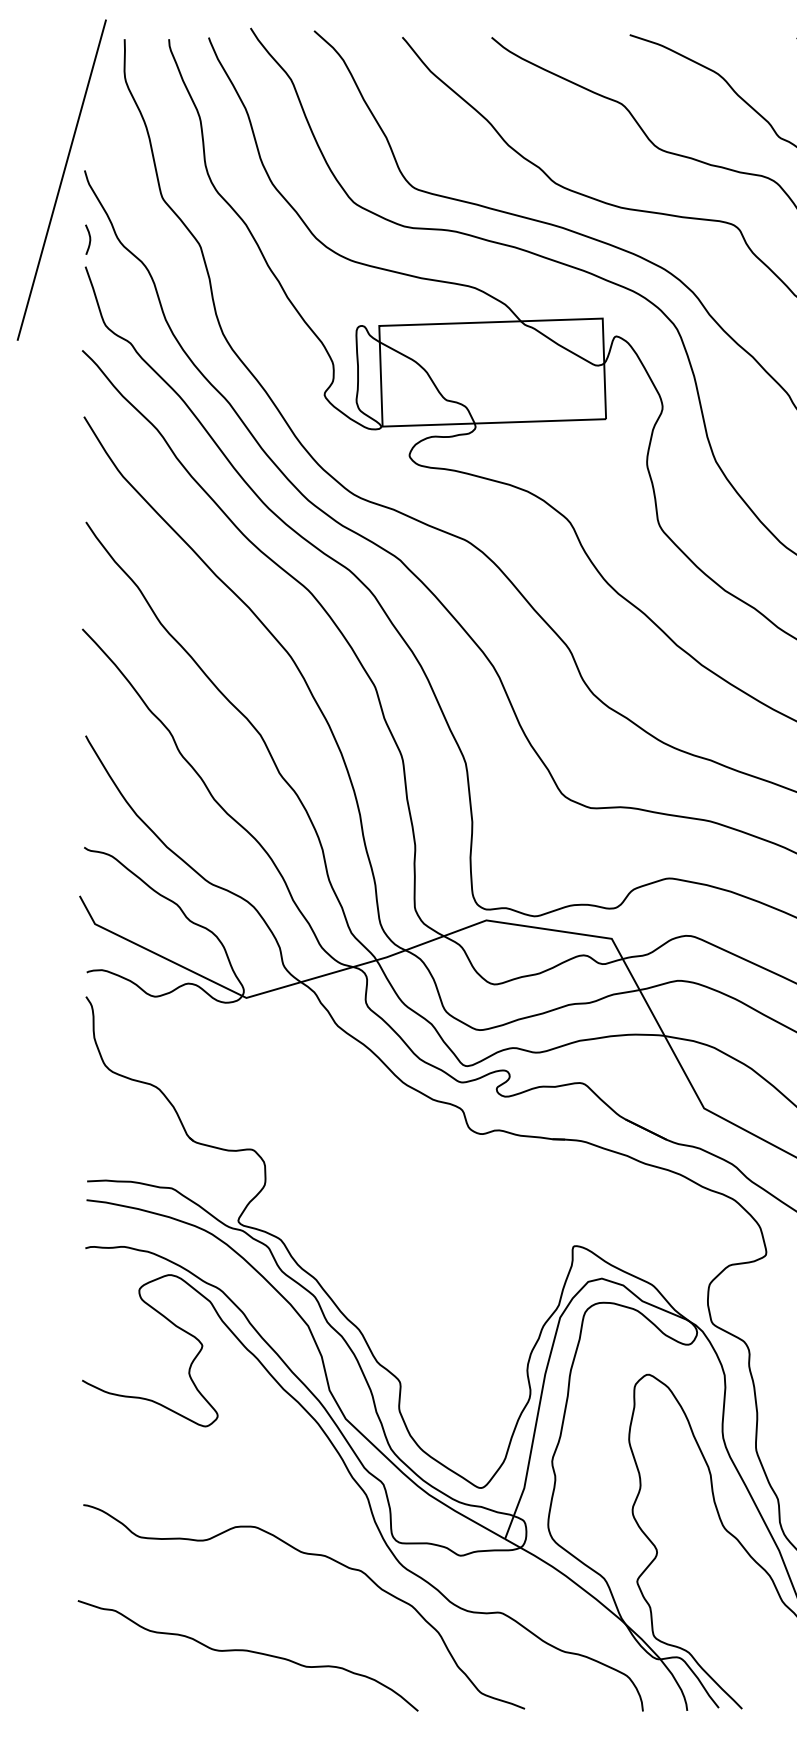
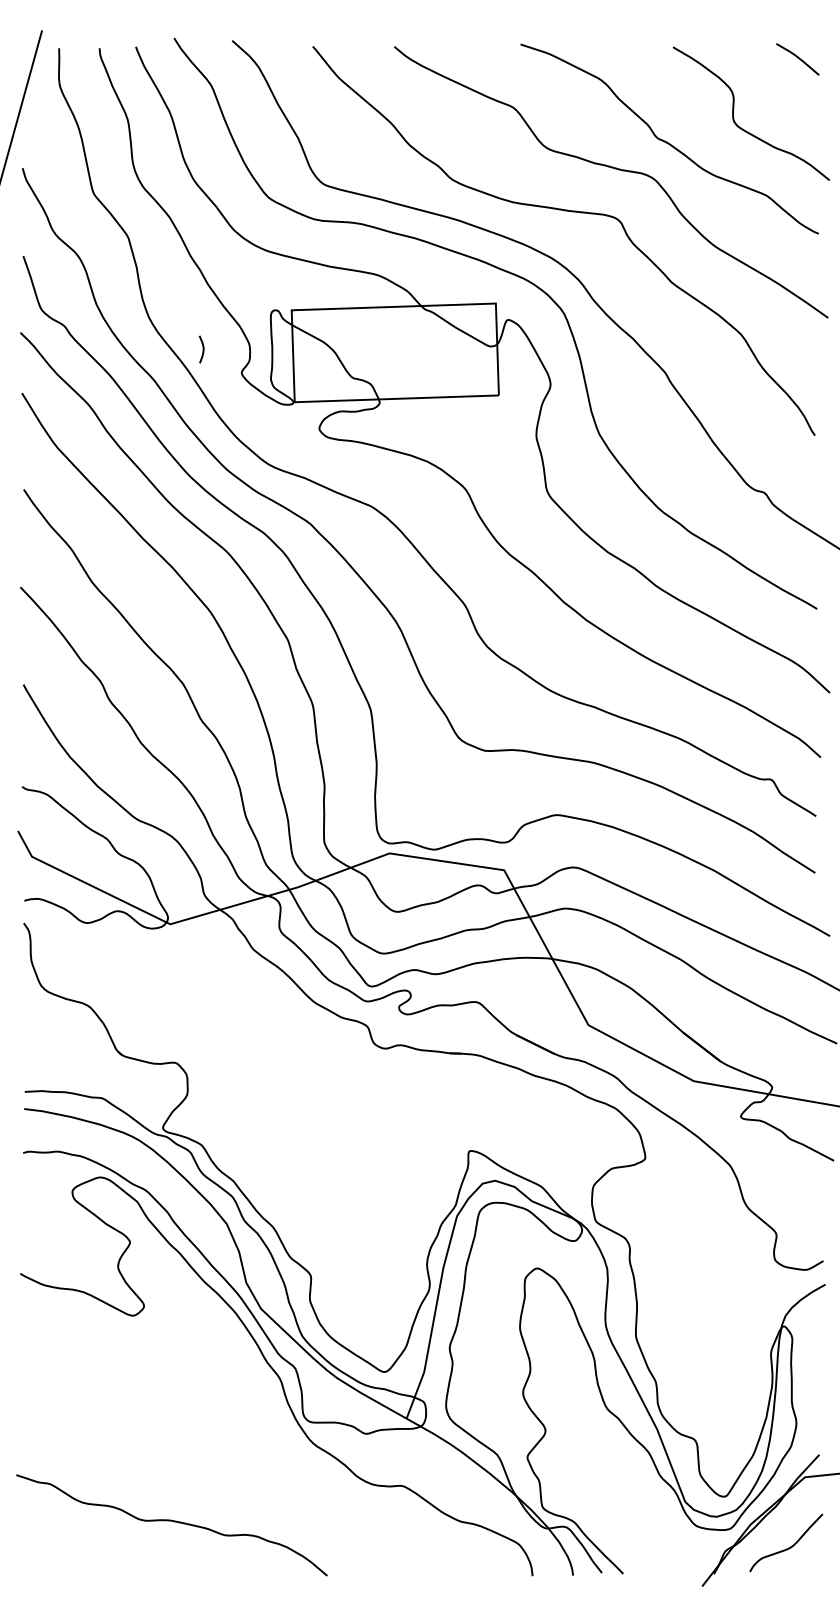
curve: (89, 239) -> (202, 349), moved
curve: (309, 1555) -> (227, 1433), removed

